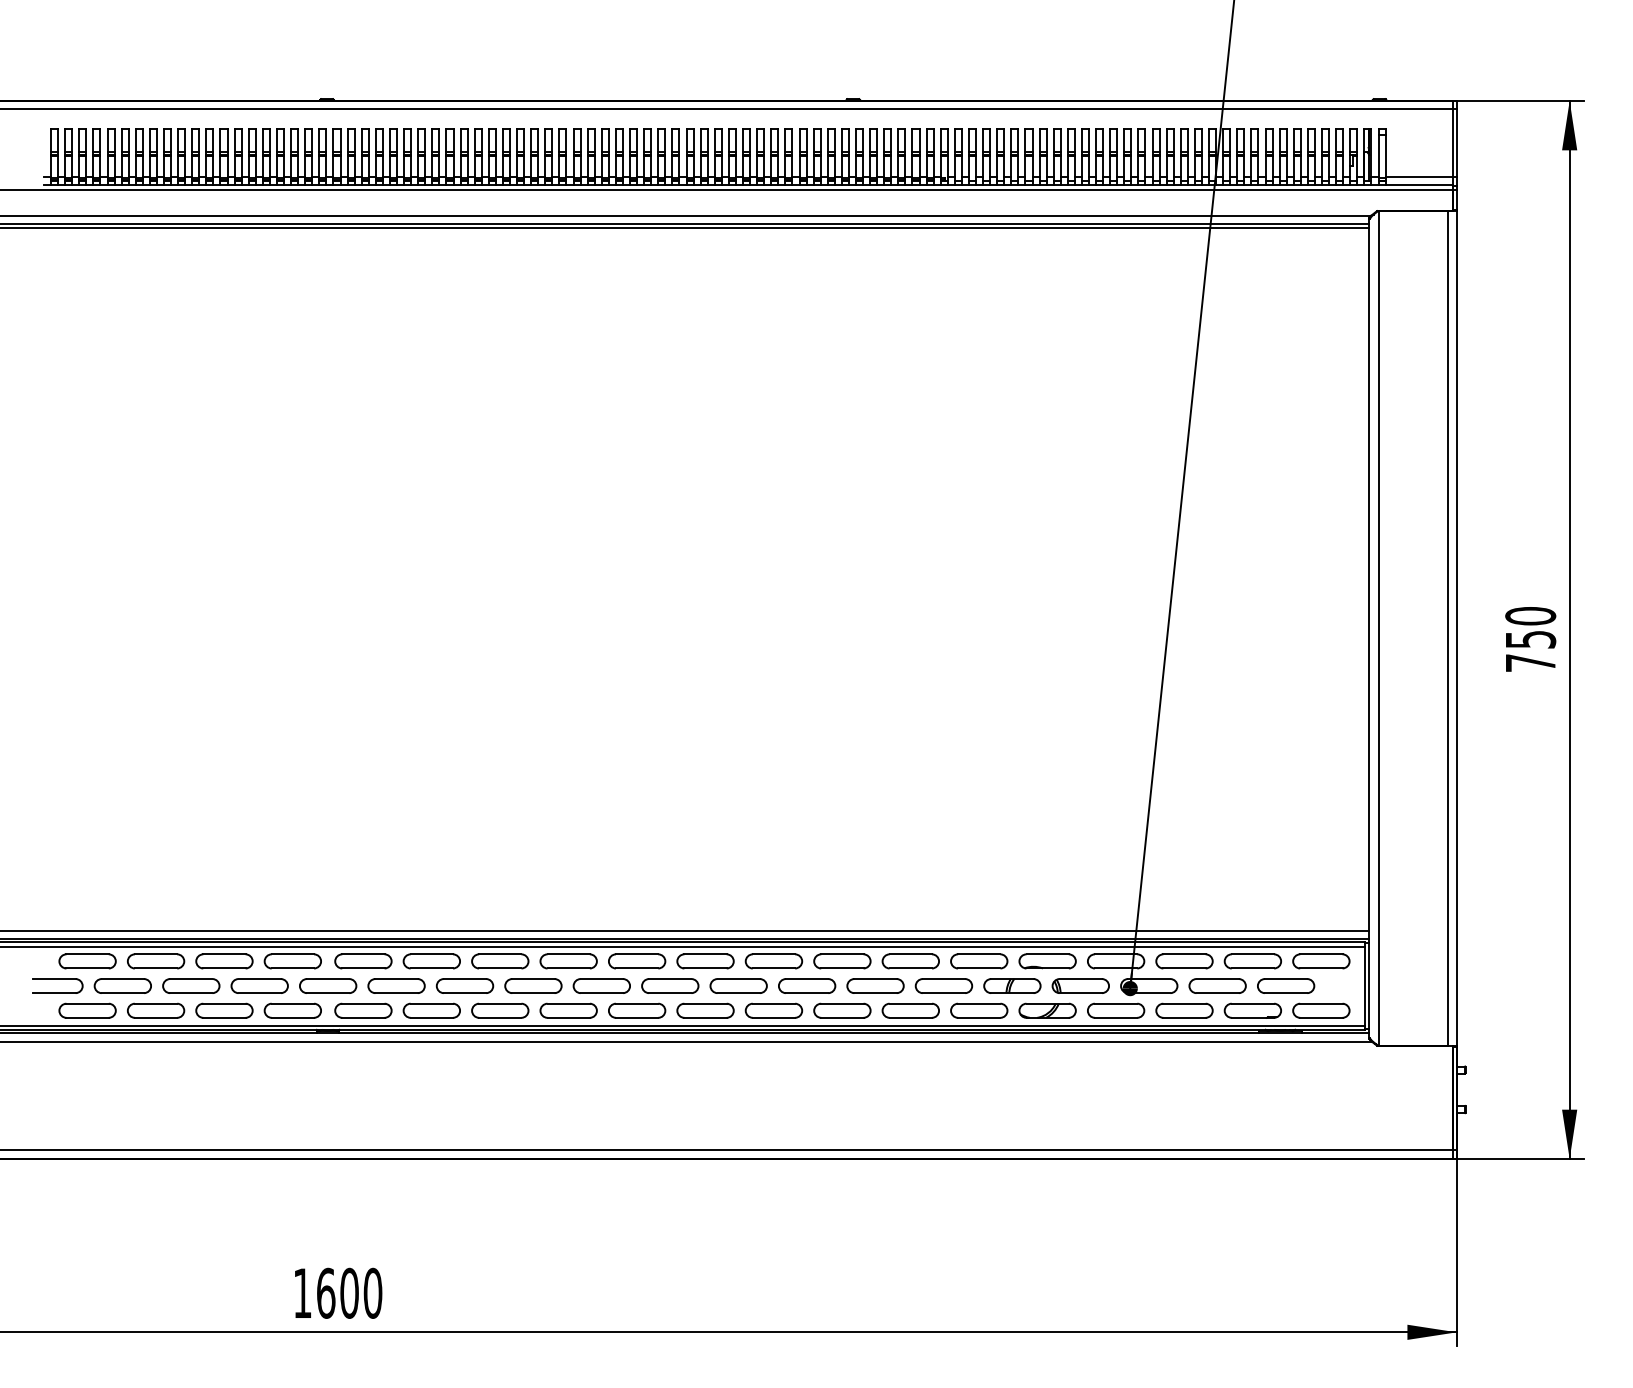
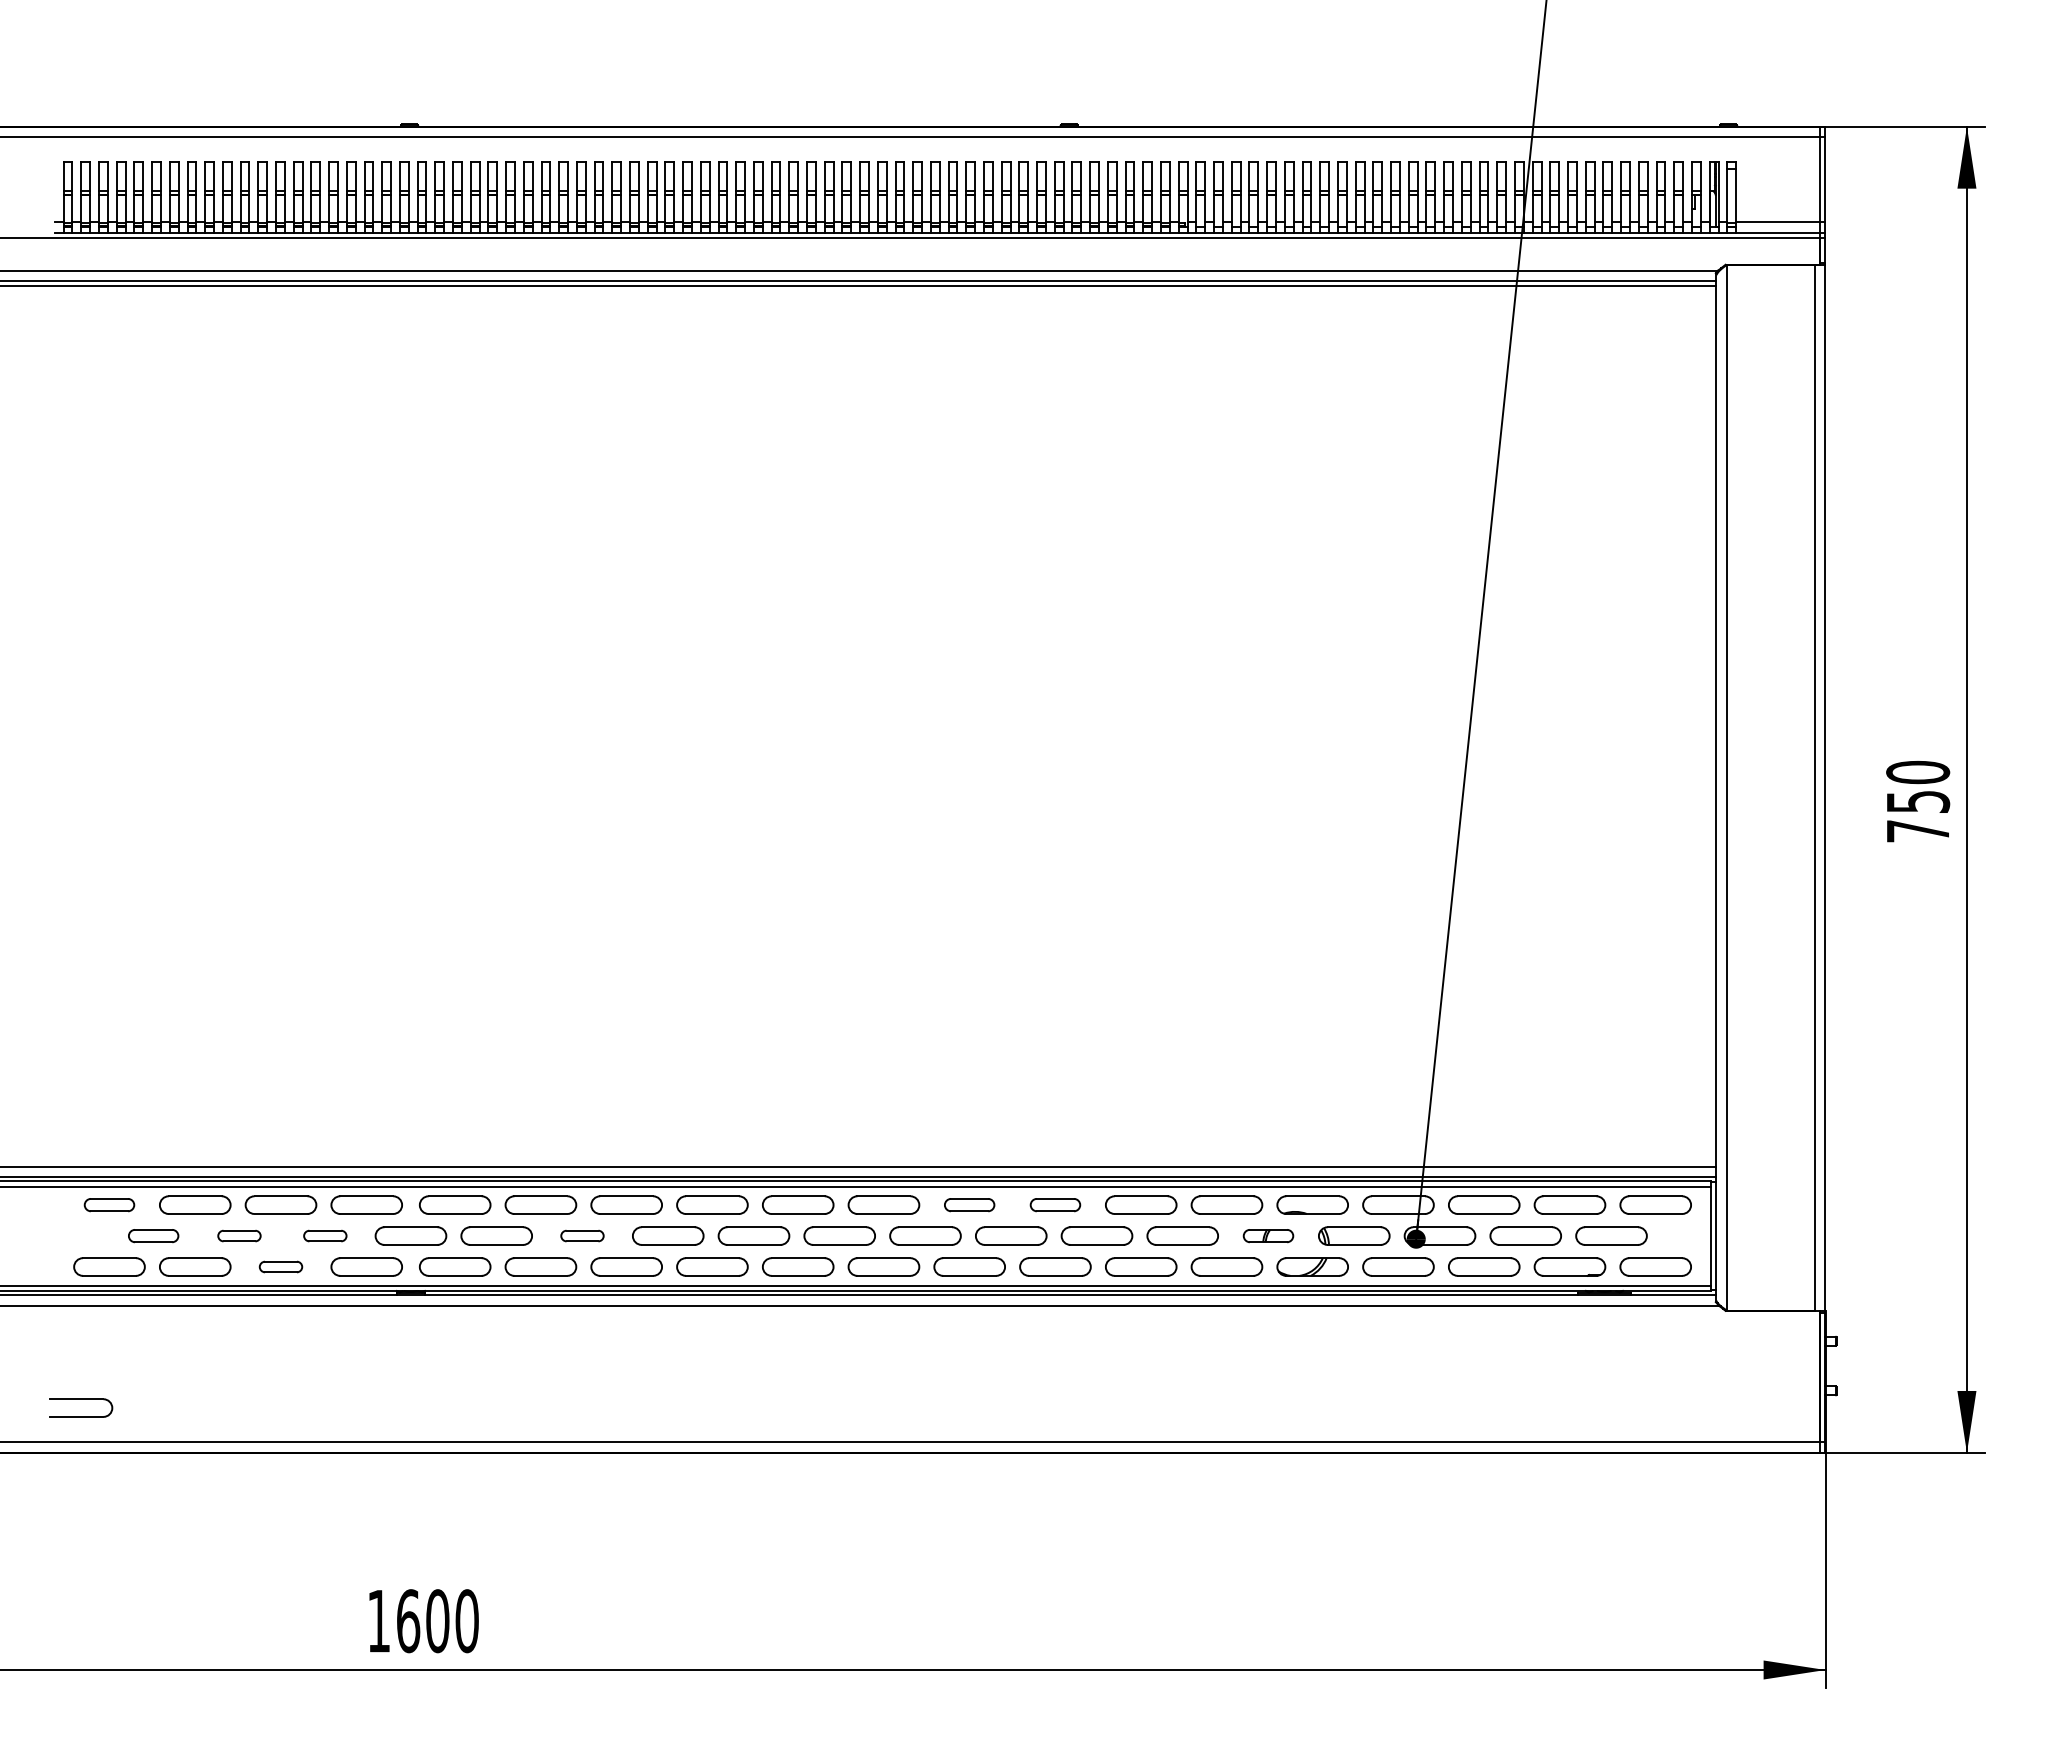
part: (87, 960) -> (109, 1204), size x0.7
part: (773, 960) -> (969, 1204), size x0.7
part: (842, 960) -> (1055, 1204), size x0.7
part: (58, 979) -> (81, 1399), moved
part: (122, 985) -> (153, 1235), size x0.7
part: (191, 985) -> (239, 1235), size x0.6
part: (259, 985) -> (325, 1235), size x0.6
part: (465, 985) -> (582, 1235), size x0.6
part: (1012, 985) -> (1268, 1235), size x0.7
part: (224, 1010) -> (280, 1266), size x0.6

